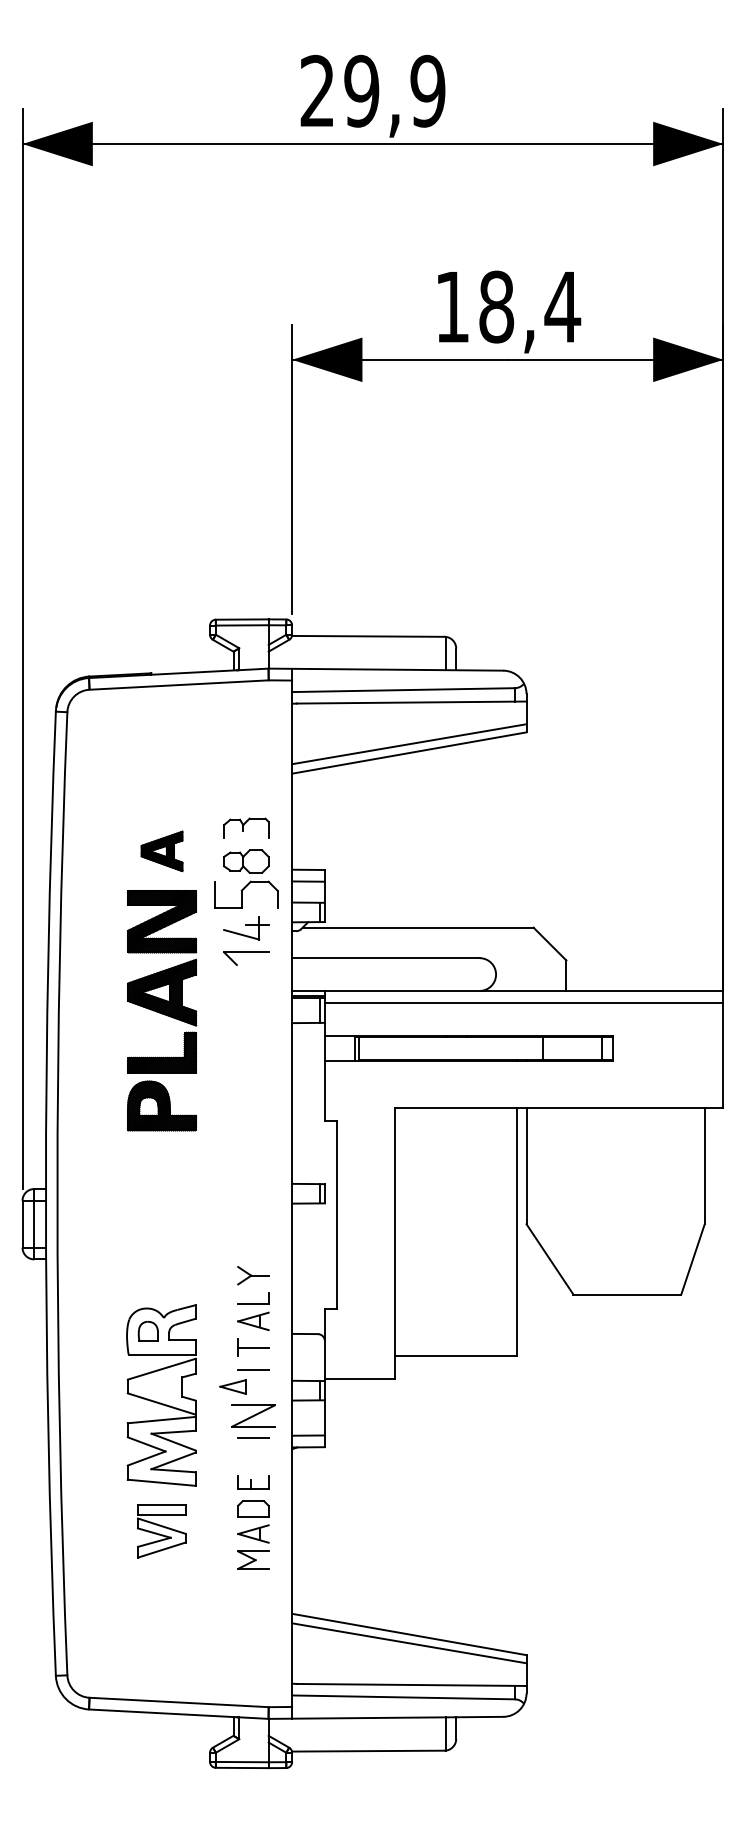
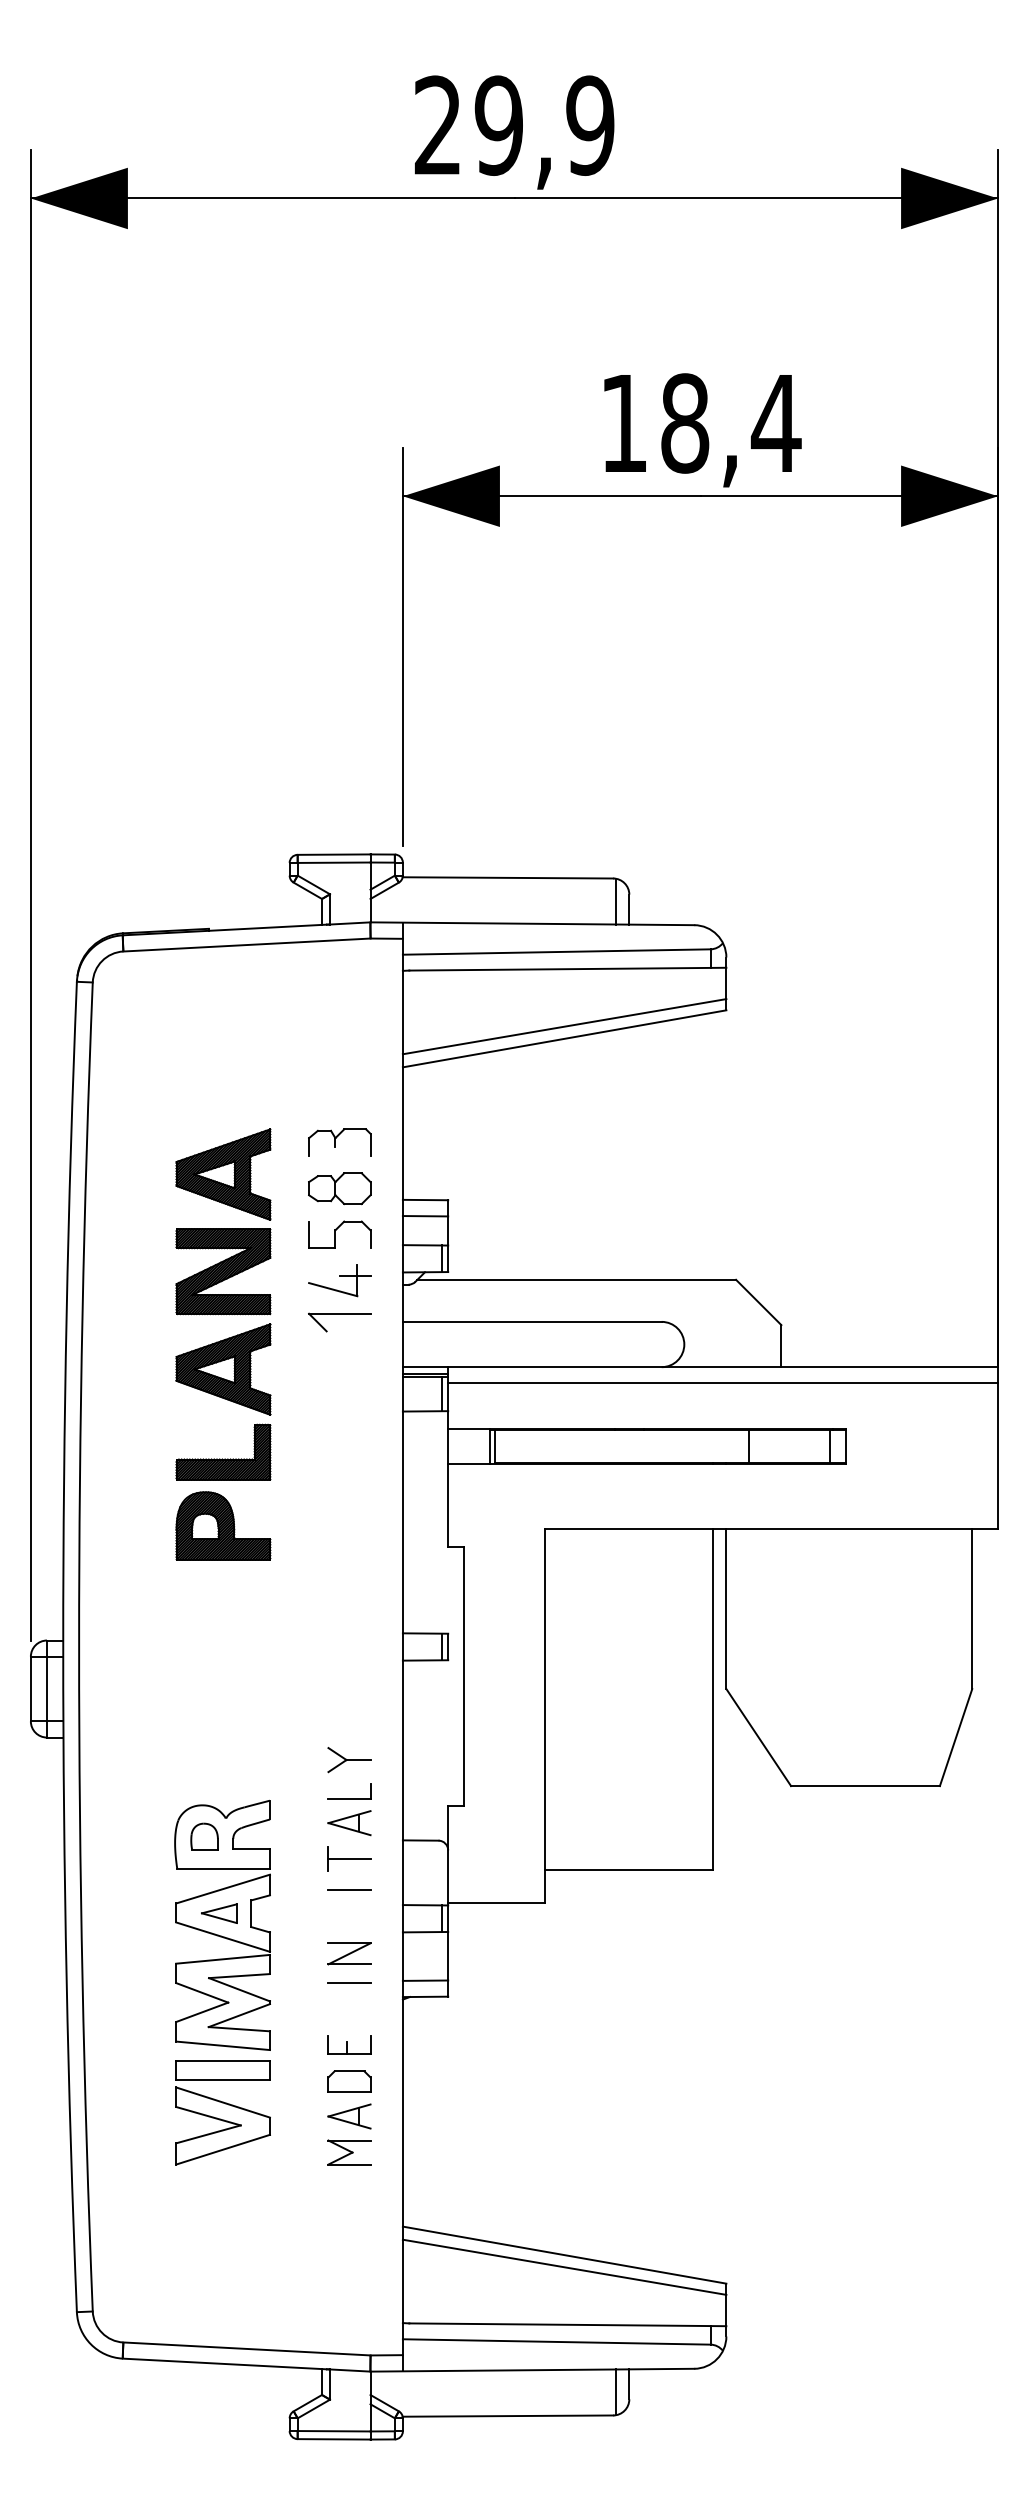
part: (162, 851) -> (223, 1174), size x1.67
part: (246, 894) -> (339, 1234), size x0.71
part: (233, 1386) -> (219, 1913), moved
part: (253, 1415) -> (349, 1953), size x0.71
part: (161, 1531) -> (222, 2112), size x1.43

